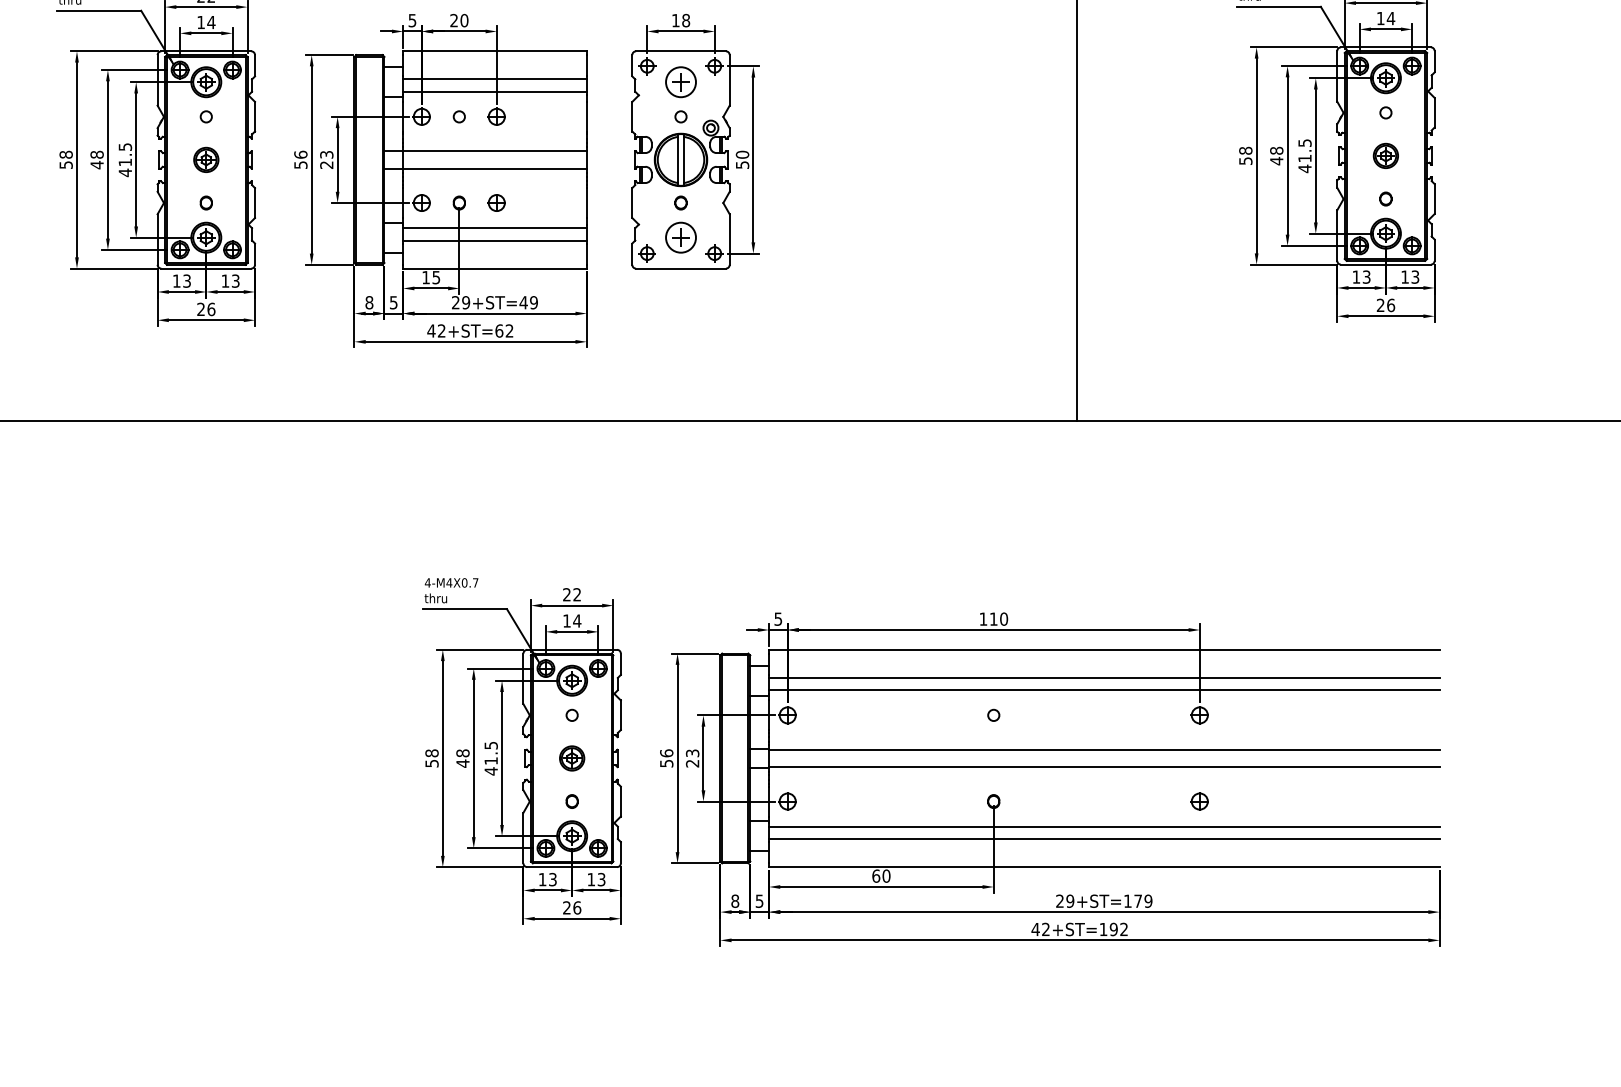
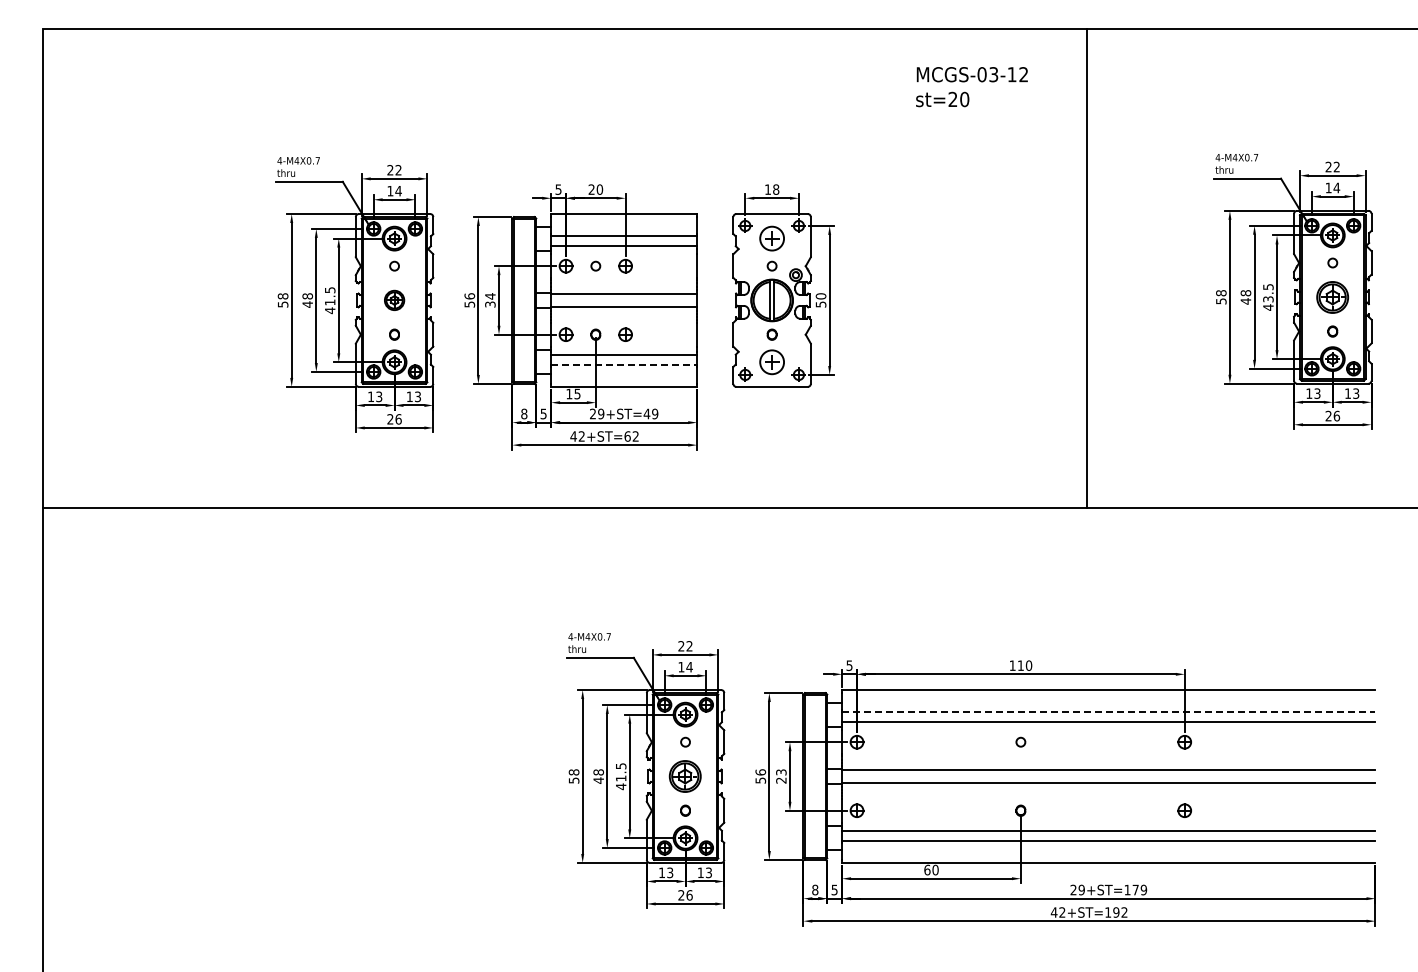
part: (1385, 154) -> (1332, 296), size x1.6
text: (1305, 158) -> (1268, 299), 41.5 -> 43.5
text: (326, 160) -> (490, 300), 23 -> 34
line: (495, 240) -> (624, 364), solid -> dashed
line: (1103, 678) -> (1108, 712), solid -> dashed
part: (572, 758) -> (685, 776), size x1.6

